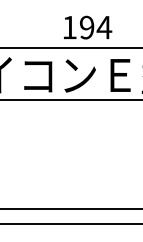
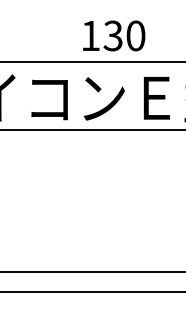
text: (95, 27) -> (124, 35), 194 -> 130

